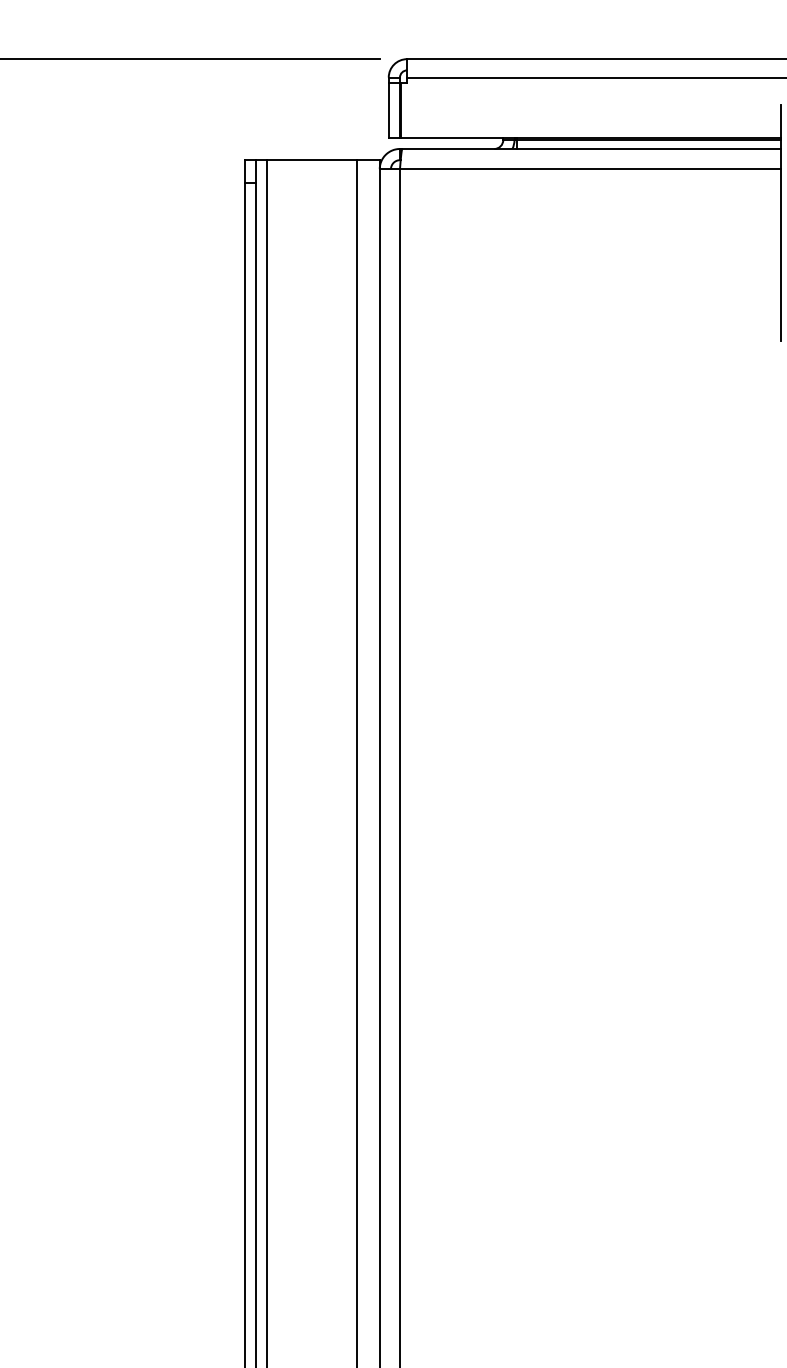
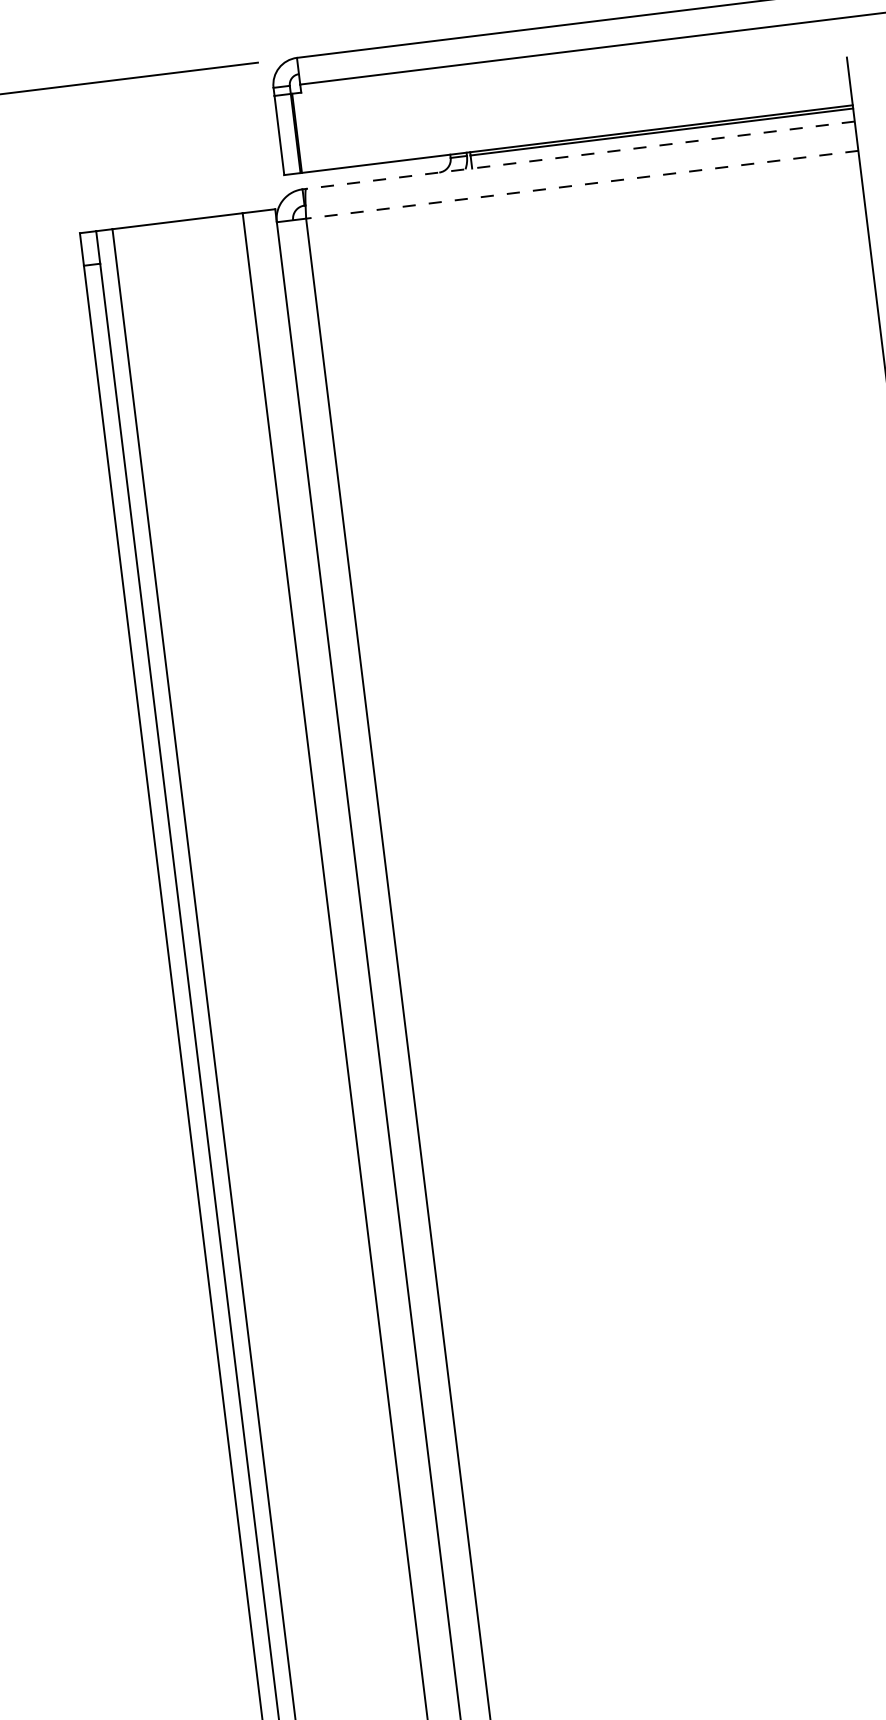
line: (591, 148) -> (580, 154), solid -> dashed
line: (590, 169) -> (582, 185), solid -> dashed

